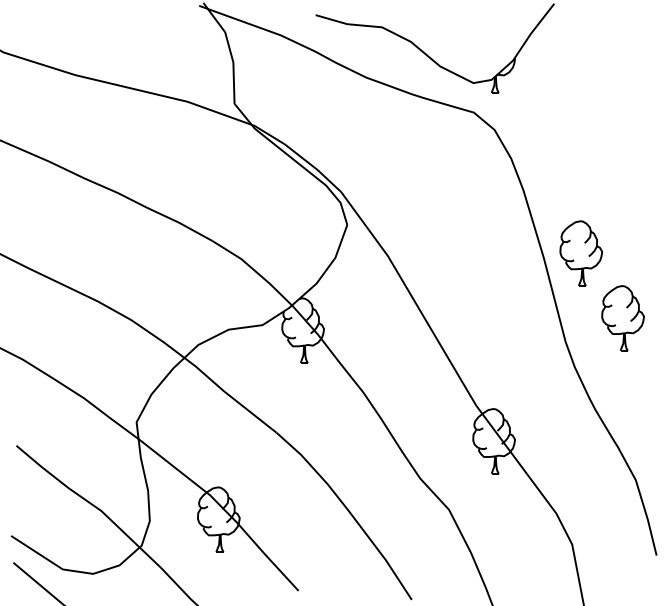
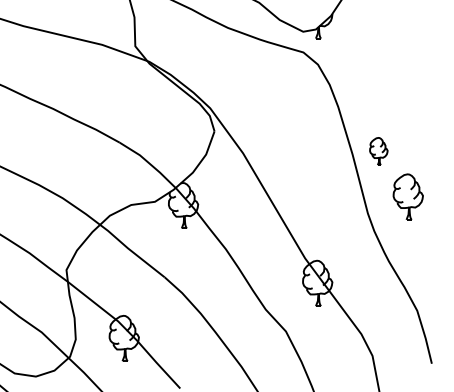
part: (580, 253) -> (378, 151), size x0.6

